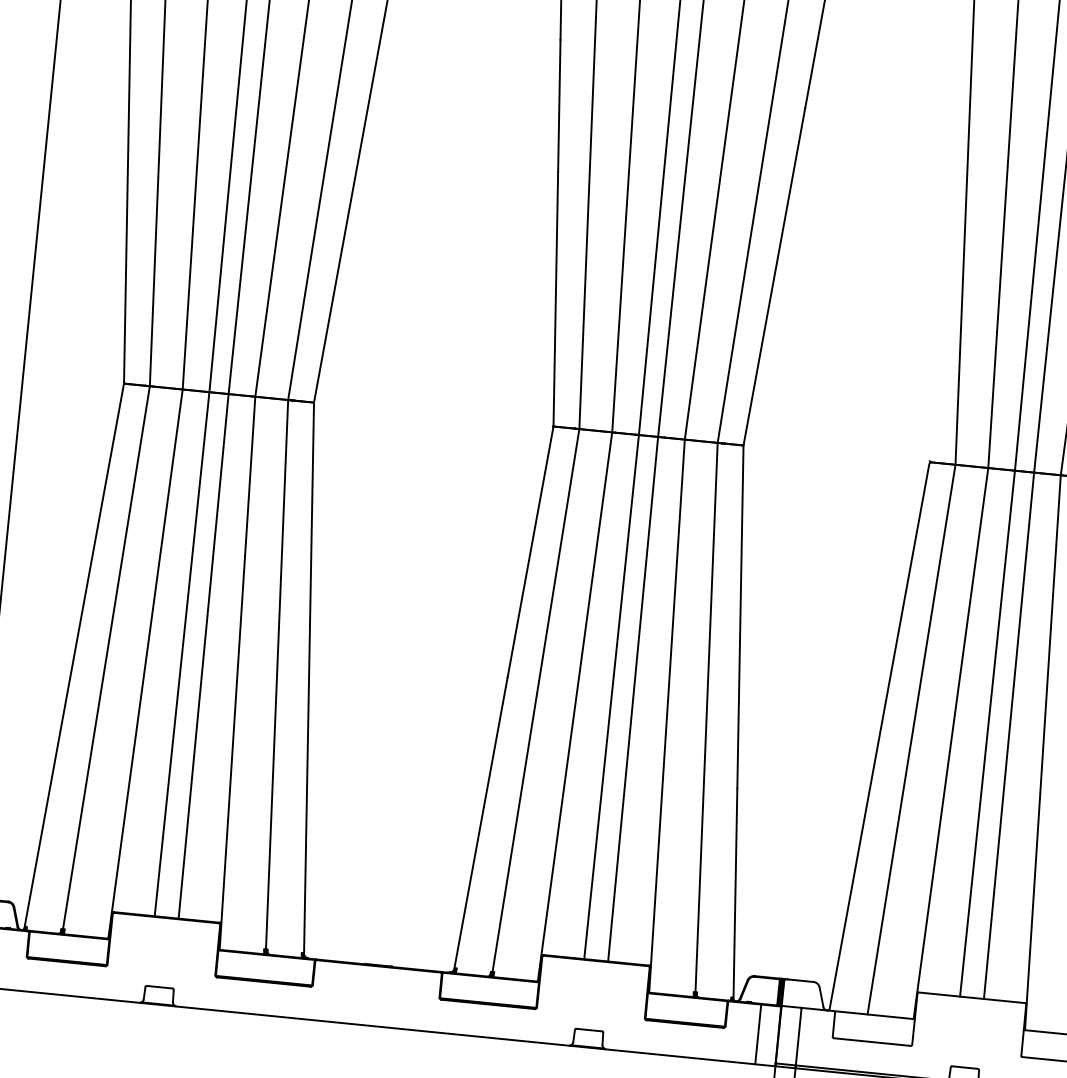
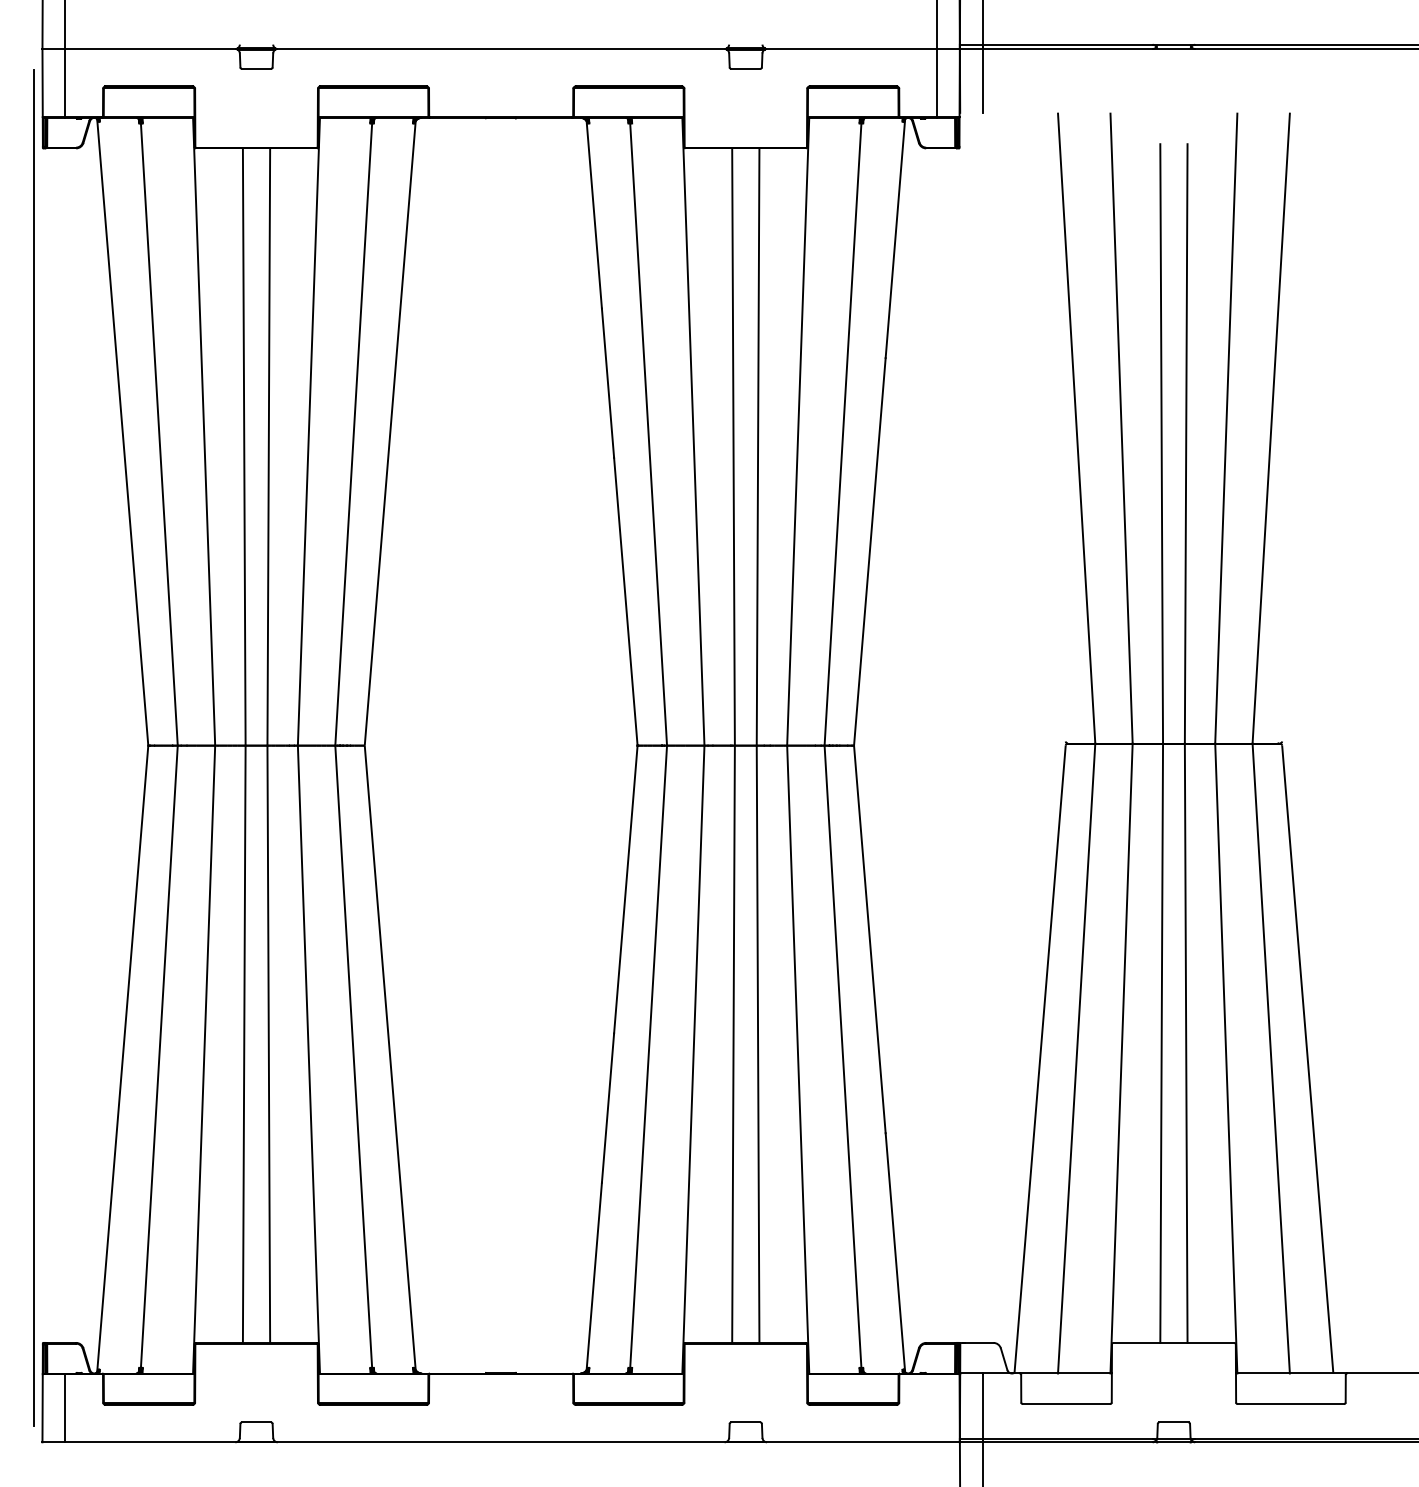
line: (757, 1033) -> (936, 1407), removed

